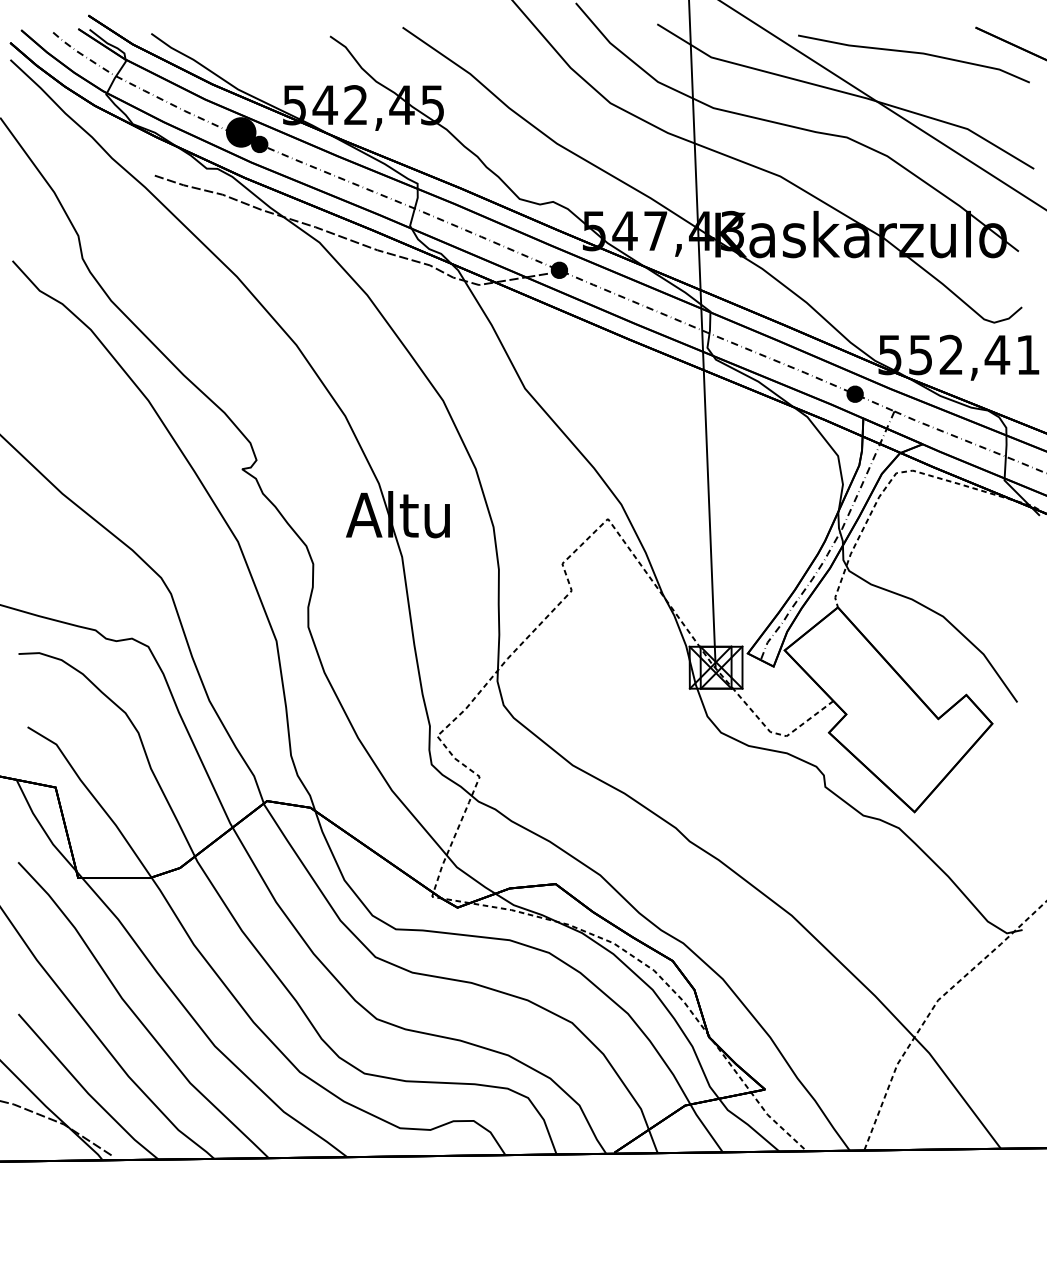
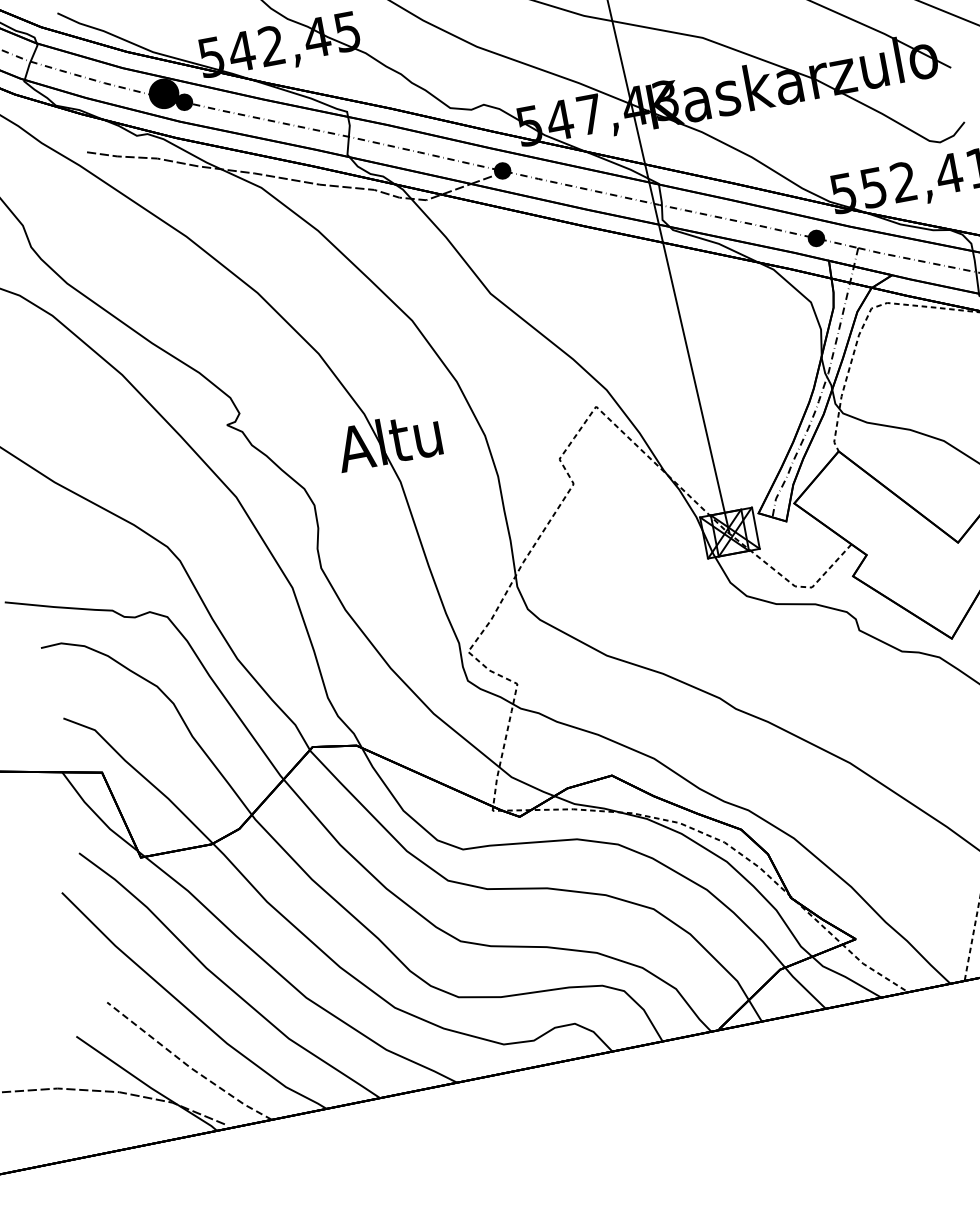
line: (86, 1091) -> (188, 1066), solid -> dashed

